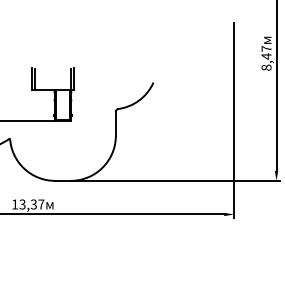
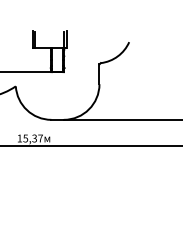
text: (22, 202) -> (25, 136), 13,37 -> 15,37

